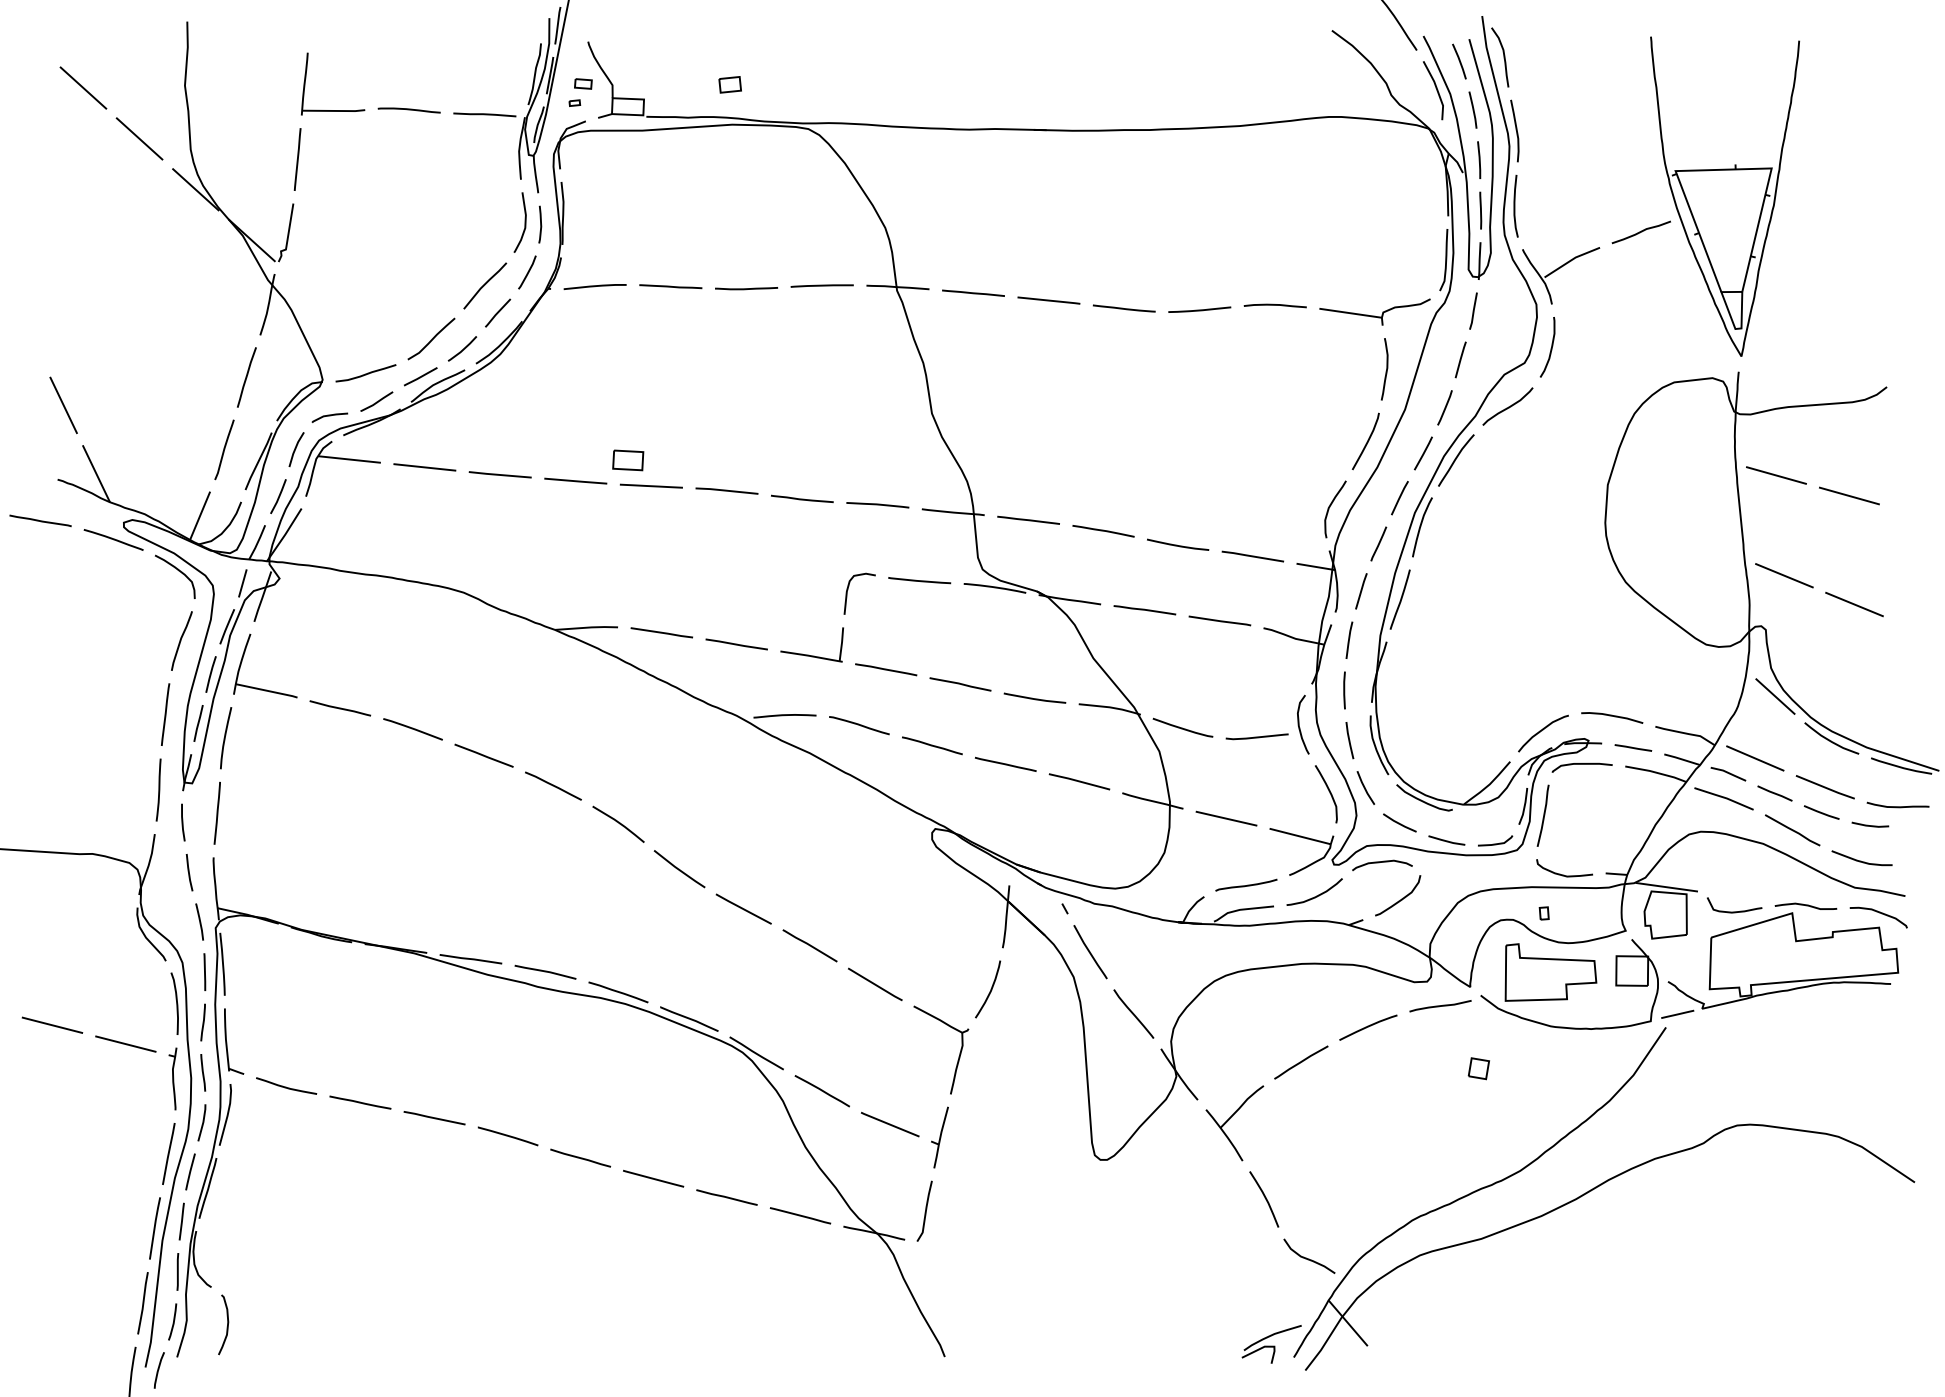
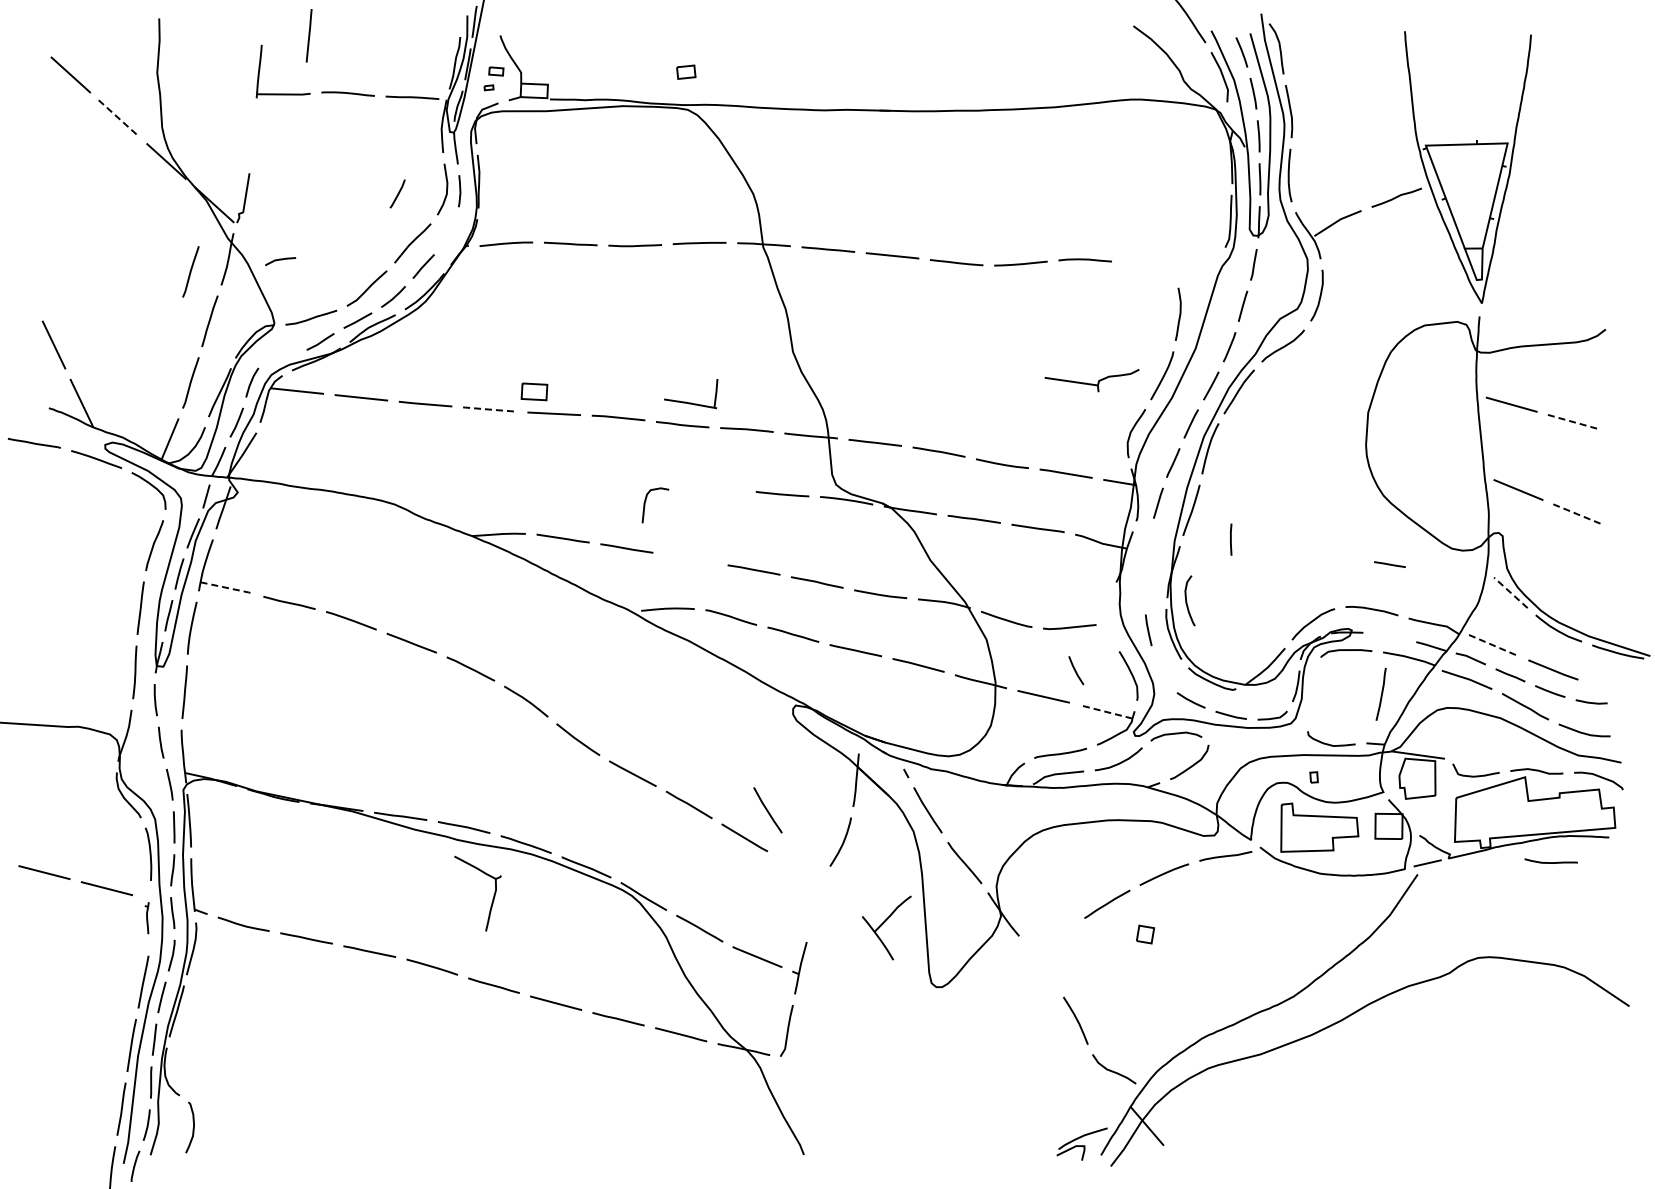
part: (730, 83) -> (686, 71), moved
line: (139, 139) -> (118, 118), solid -> dashed
line: (296, 159) -> (308, 35), moved
line: (527, 271) -> (397, 193), moved
part: (1374, 311) -> (1091, 380), moved
line: (224, 318) -> (190, 271), added
line: (329, 416) -> (280, 260), moved
line: (577, 481) -> (491, 409), solid -> dashed
line: (1849, 496) -> (1573, 422), solid -> dashed
curve: (847, 593) -> (645, 505), moved
line: (1854, 604) -> (1578, 514), solid -> dashed
line: (1349, 639) -> (1148, 544), removed
part: (812, 655) -> (691, 402), moved
line: (1344, 690) -> (1231, 539), moved
line: (267, 691) -> (227, 588), solid -> dashed
line: (1775, 696) -> (1510, 592), solid -> dashed
curve: (1300, 725) -> (1187, 601), moved
line: (1632, 747) -> (1389, 564), moved
line: (1756, 758) -> (1494, 645), solid -> dashed
line: (1366, 787) -> (1076, 670), moved
curve: (1897, 806) -> (1550, 862), moved
curve: (1543, 814) -> (1381, 693), moved
line: (1300, 835) -> (1106, 711), solid -> dashed
line: (902, 952) -> (767, 810), added
part: (958, 1055) -> (492, 898), moved
part: (1478, 1068) -> (1145, 934), moved
part: (172, 1078) -> (146, 917), size x0.6
part: (1234, 1122) -> (886, 927), moved

